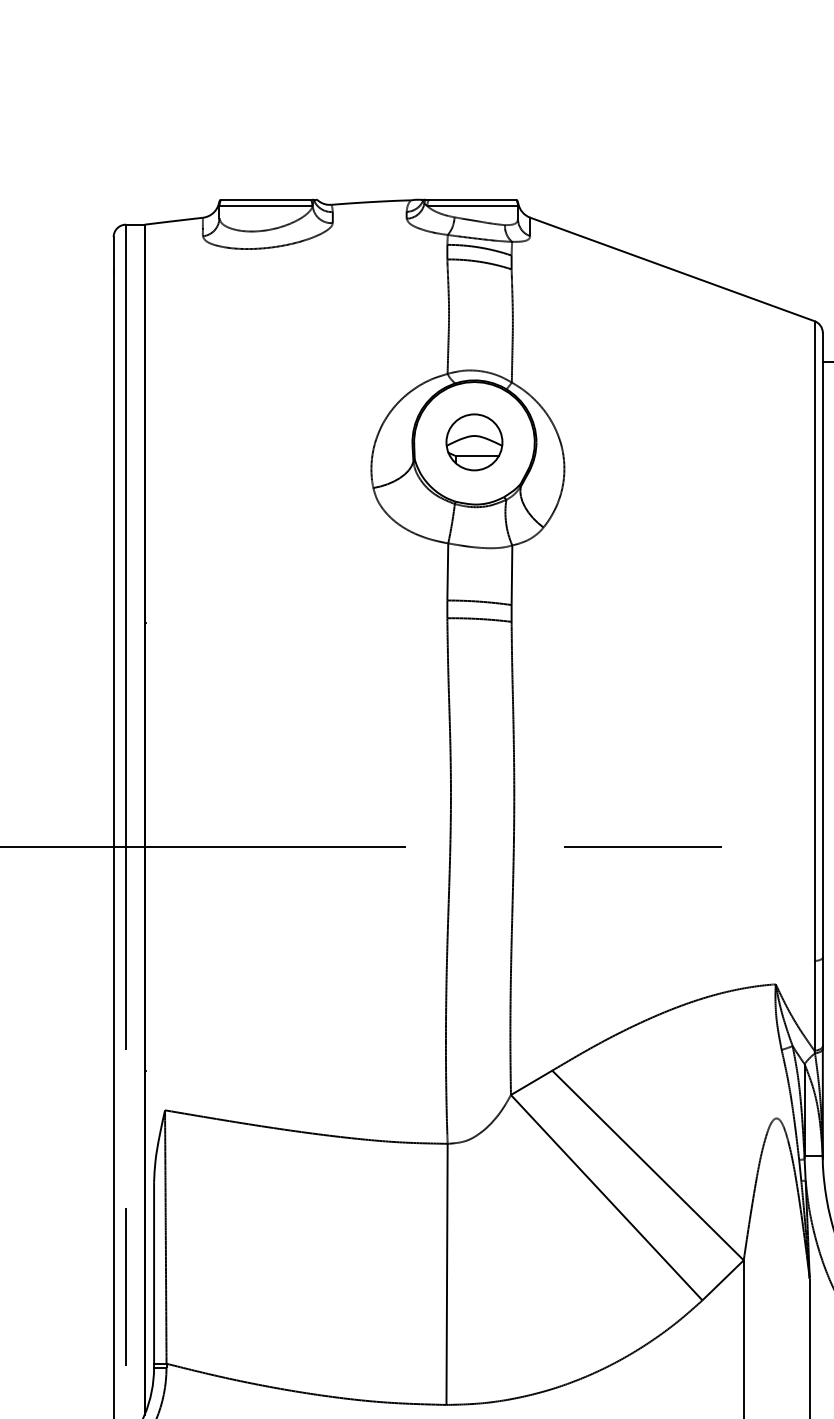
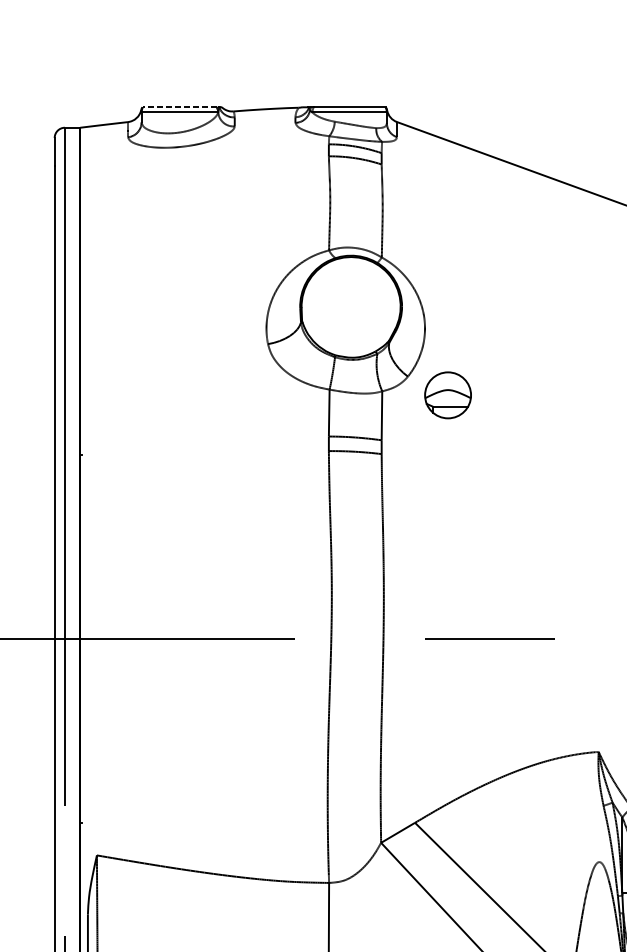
line: (266, 199) -> (180, 107), solid -> dashed
part: (474, 442) -> (448, 395), moved

